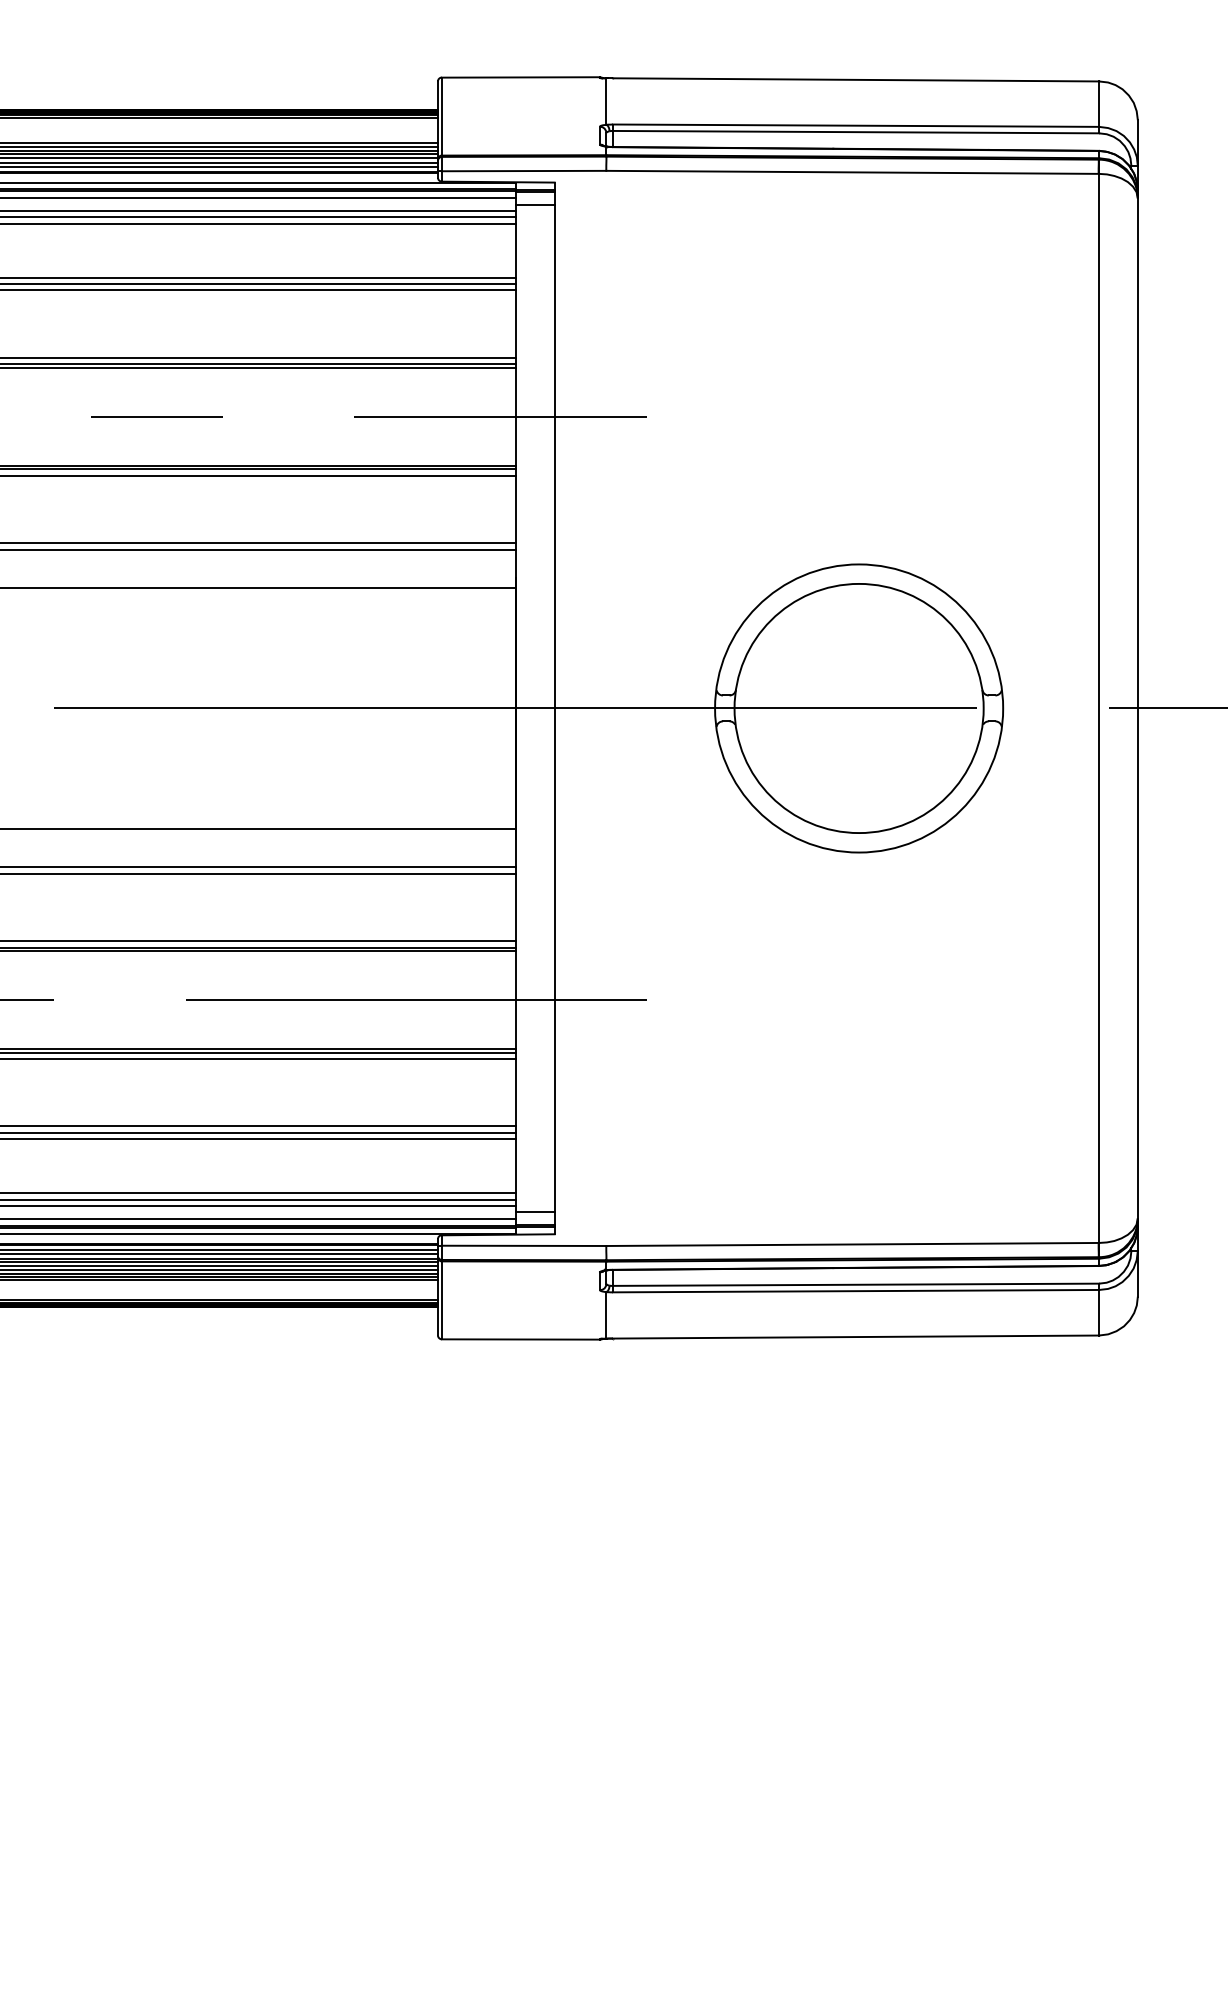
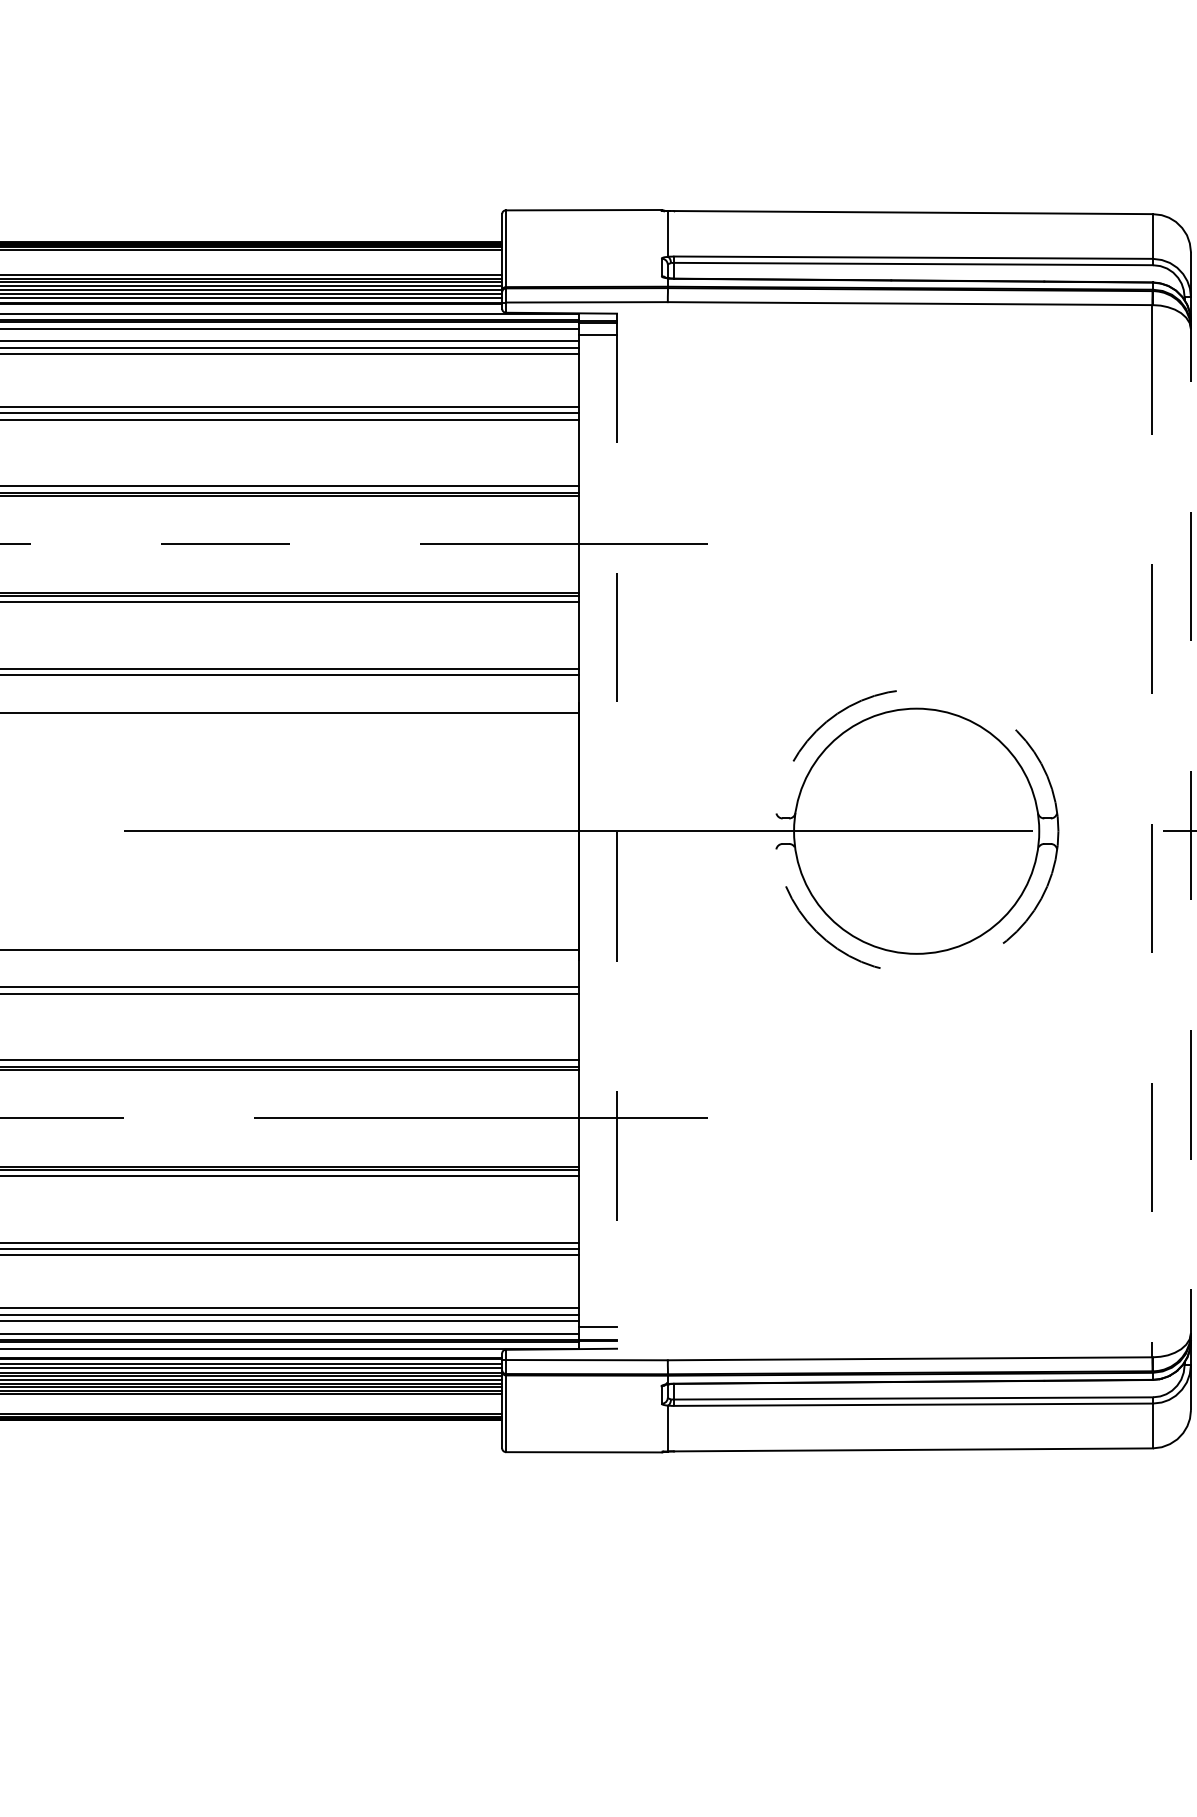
line: (554, 708) -> (616, 831), solid -> dashed
circle: (859, 708) -> (917, 831), solid -> dashed
line: (1098, 708) -> (1152, 831), solid -> dashed
line: (1137, 708) -> (1190, 831), solid -> dashed

